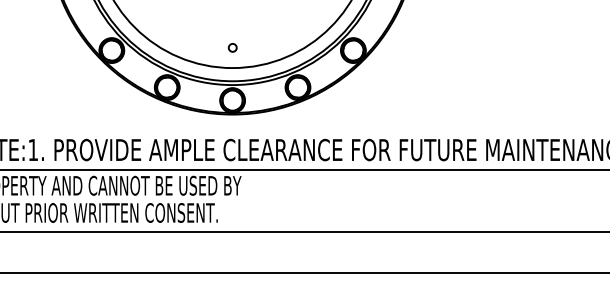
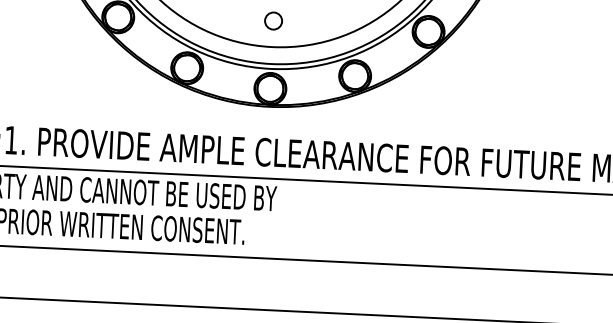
circle: (232, 47) -> (273, 20), size x1.67

